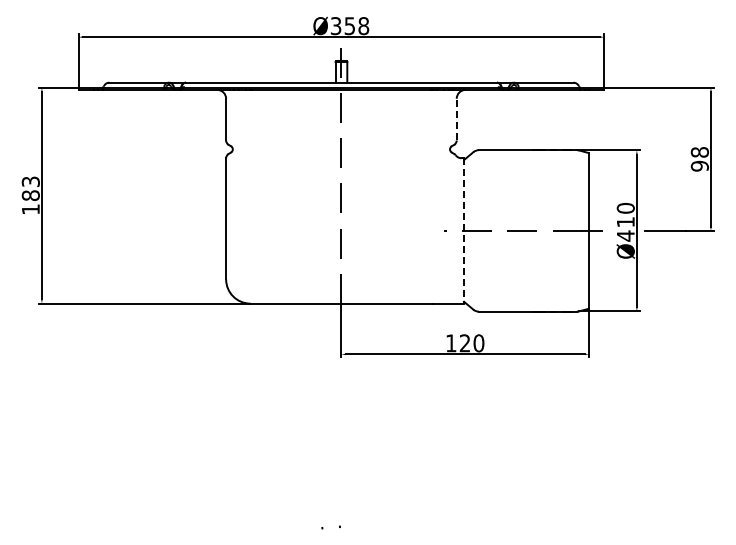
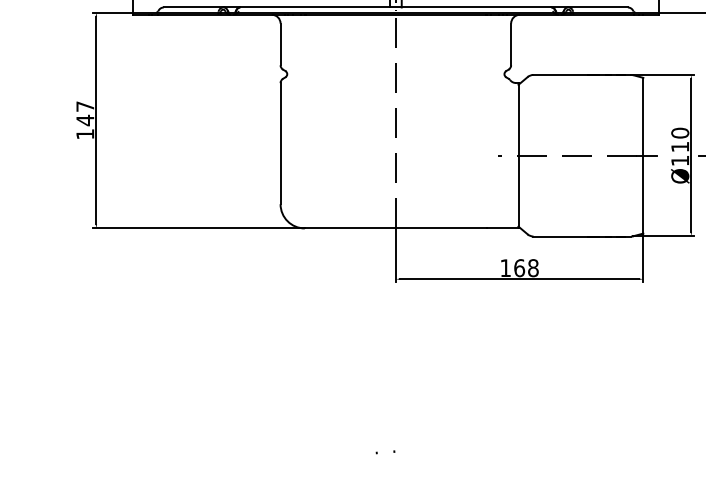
line: (456, 119) -> (510, 44), dashed -> solid
text: (30, 188) -> (84, 113), 183 -> 147
line: (464, 230) -> (518, 155), dashed -> solid
text: (625, 235) -> (679, 160), Ø410 -> Ø110
text: (471, 343) -> (525, 268), 120 -> 168

